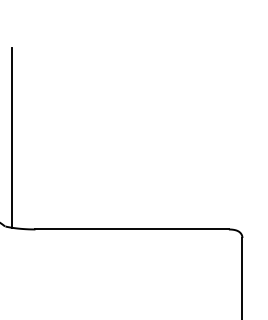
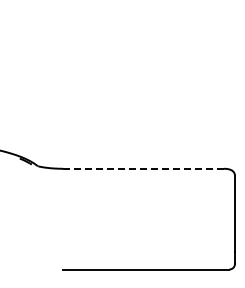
line: (11, 137) -> (43, 92), removed
line: (131, 229) -> (142, 168), solid -> dashed

